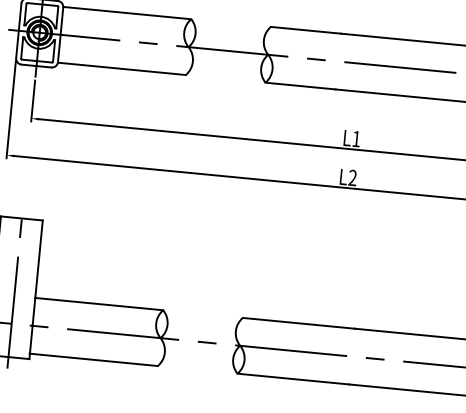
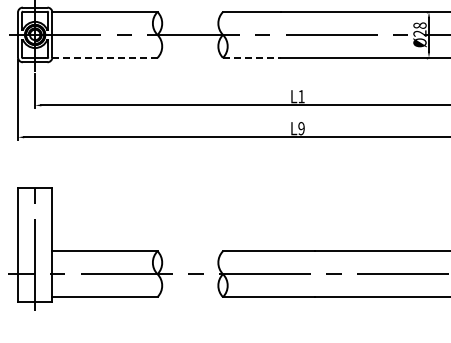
line: (121, 68) -> (104, 57), solid -> dashed
line: (300, 85) -> (251, 57), solid -> dashed
text: (352, 177) -> (301, 128), L2 -> L9

